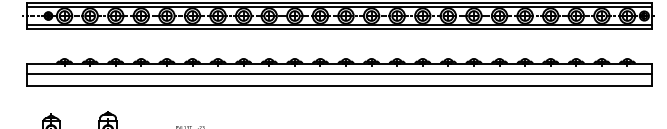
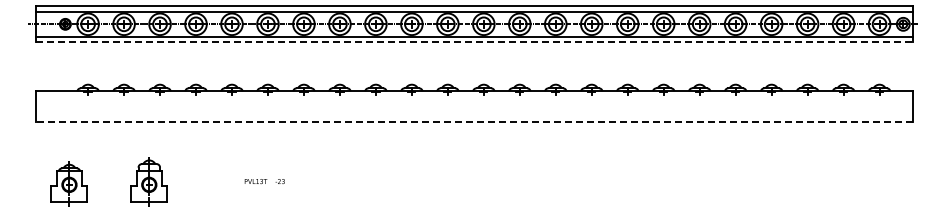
line: (339, 28) -> (474, 42), solid -> dashed
line: (339, 73) -> (474, 105), removed
line: (339, 85) -> (474, 122), solid -> dashed

